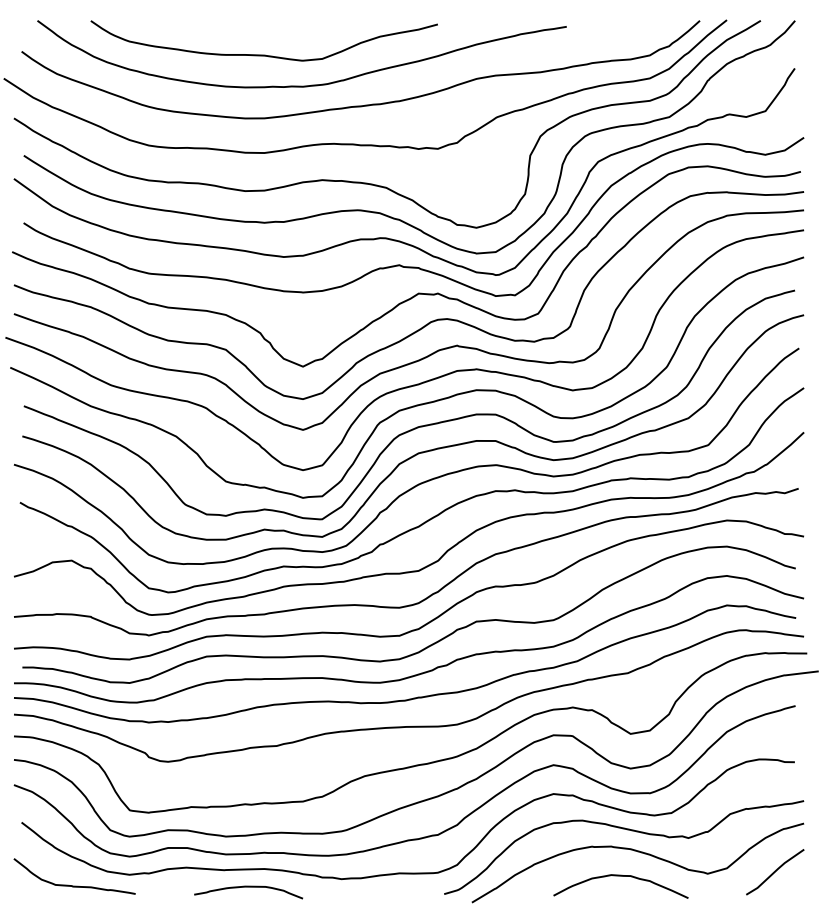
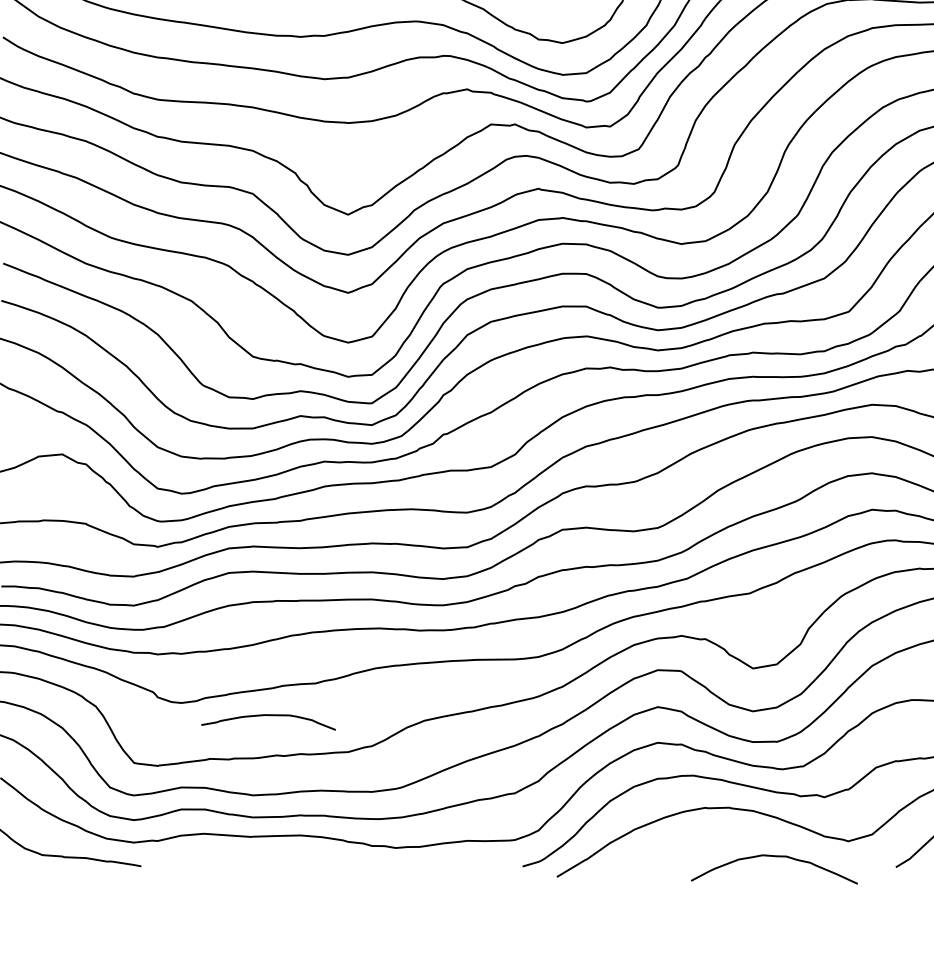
curve: (620, 876) -> (773, 857), moved
curve: (248, 887) -> (268, 716), moved

